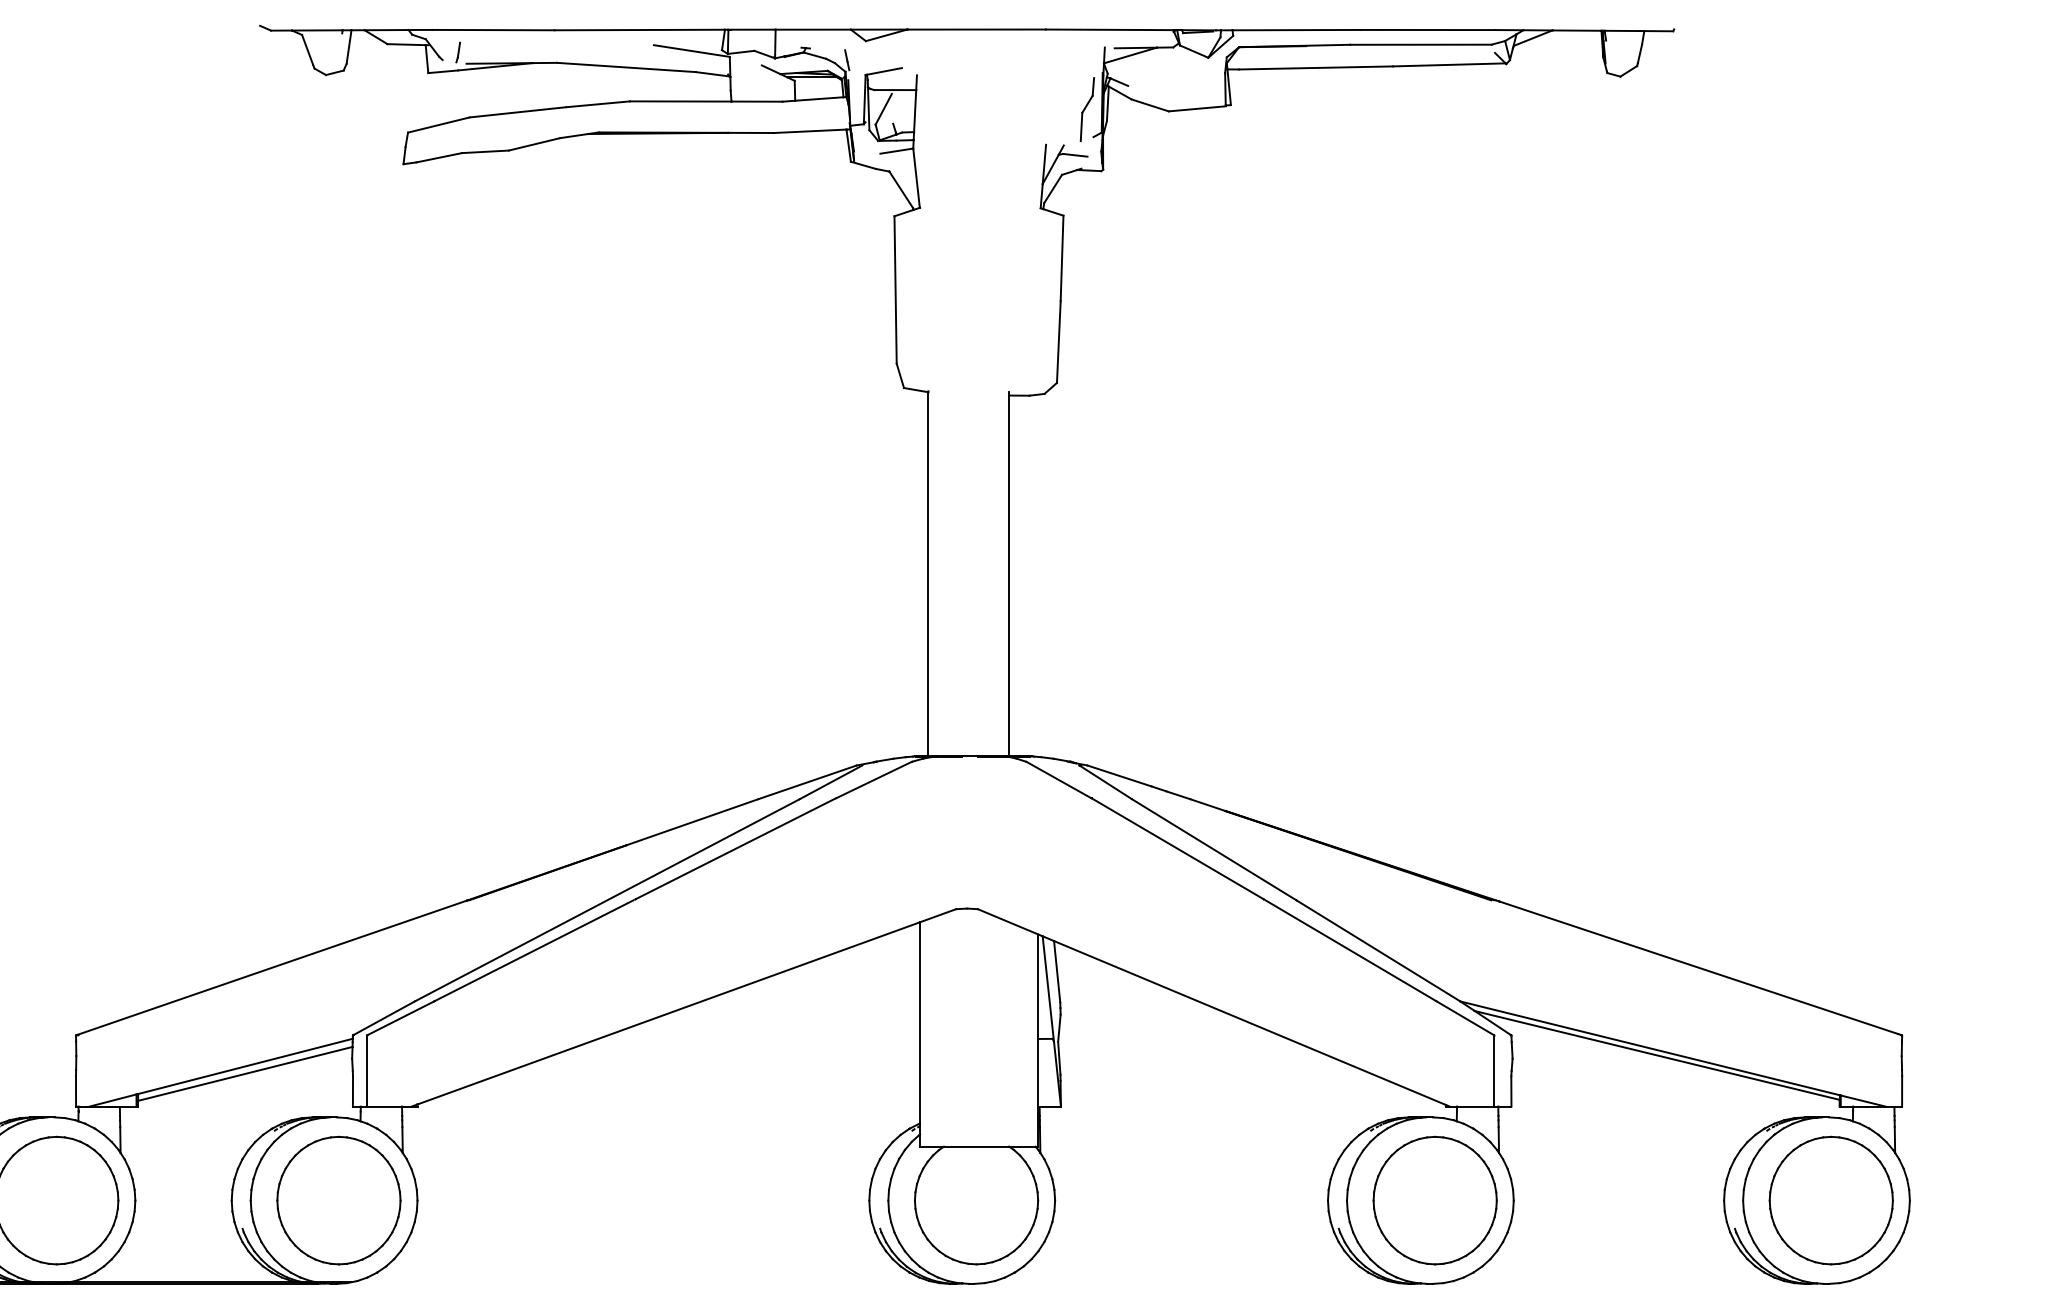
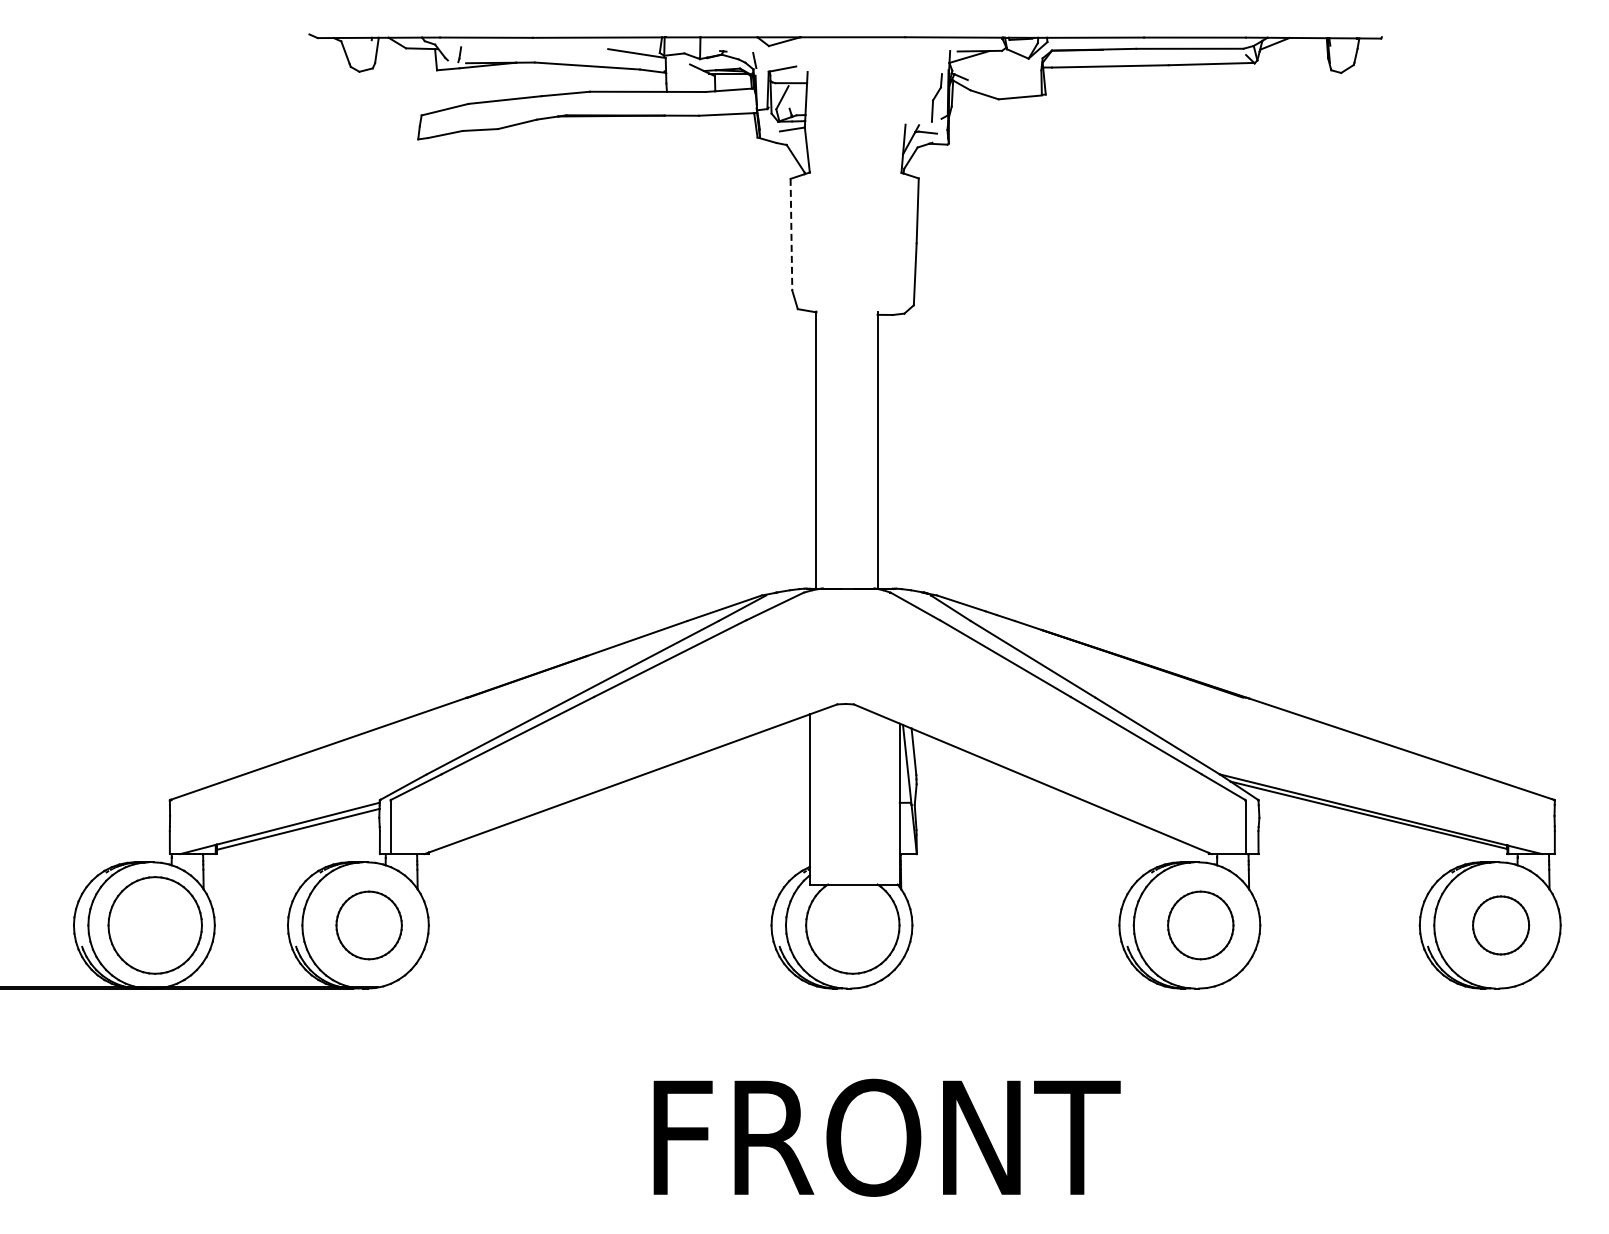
line: (895, 289) -> (791, 234), solid -> dashed
part: (337, 1200) -> (368, 925), size x0.7
part: (1434, 1200) -> (1200, 925), size x0.7
part: (1830, 1200) -> (1500, 925), size x0.6

